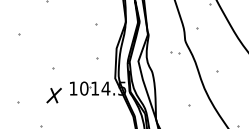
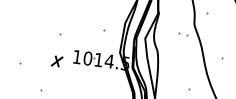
part: (53, 95) -> (56, 61), size x0.7

